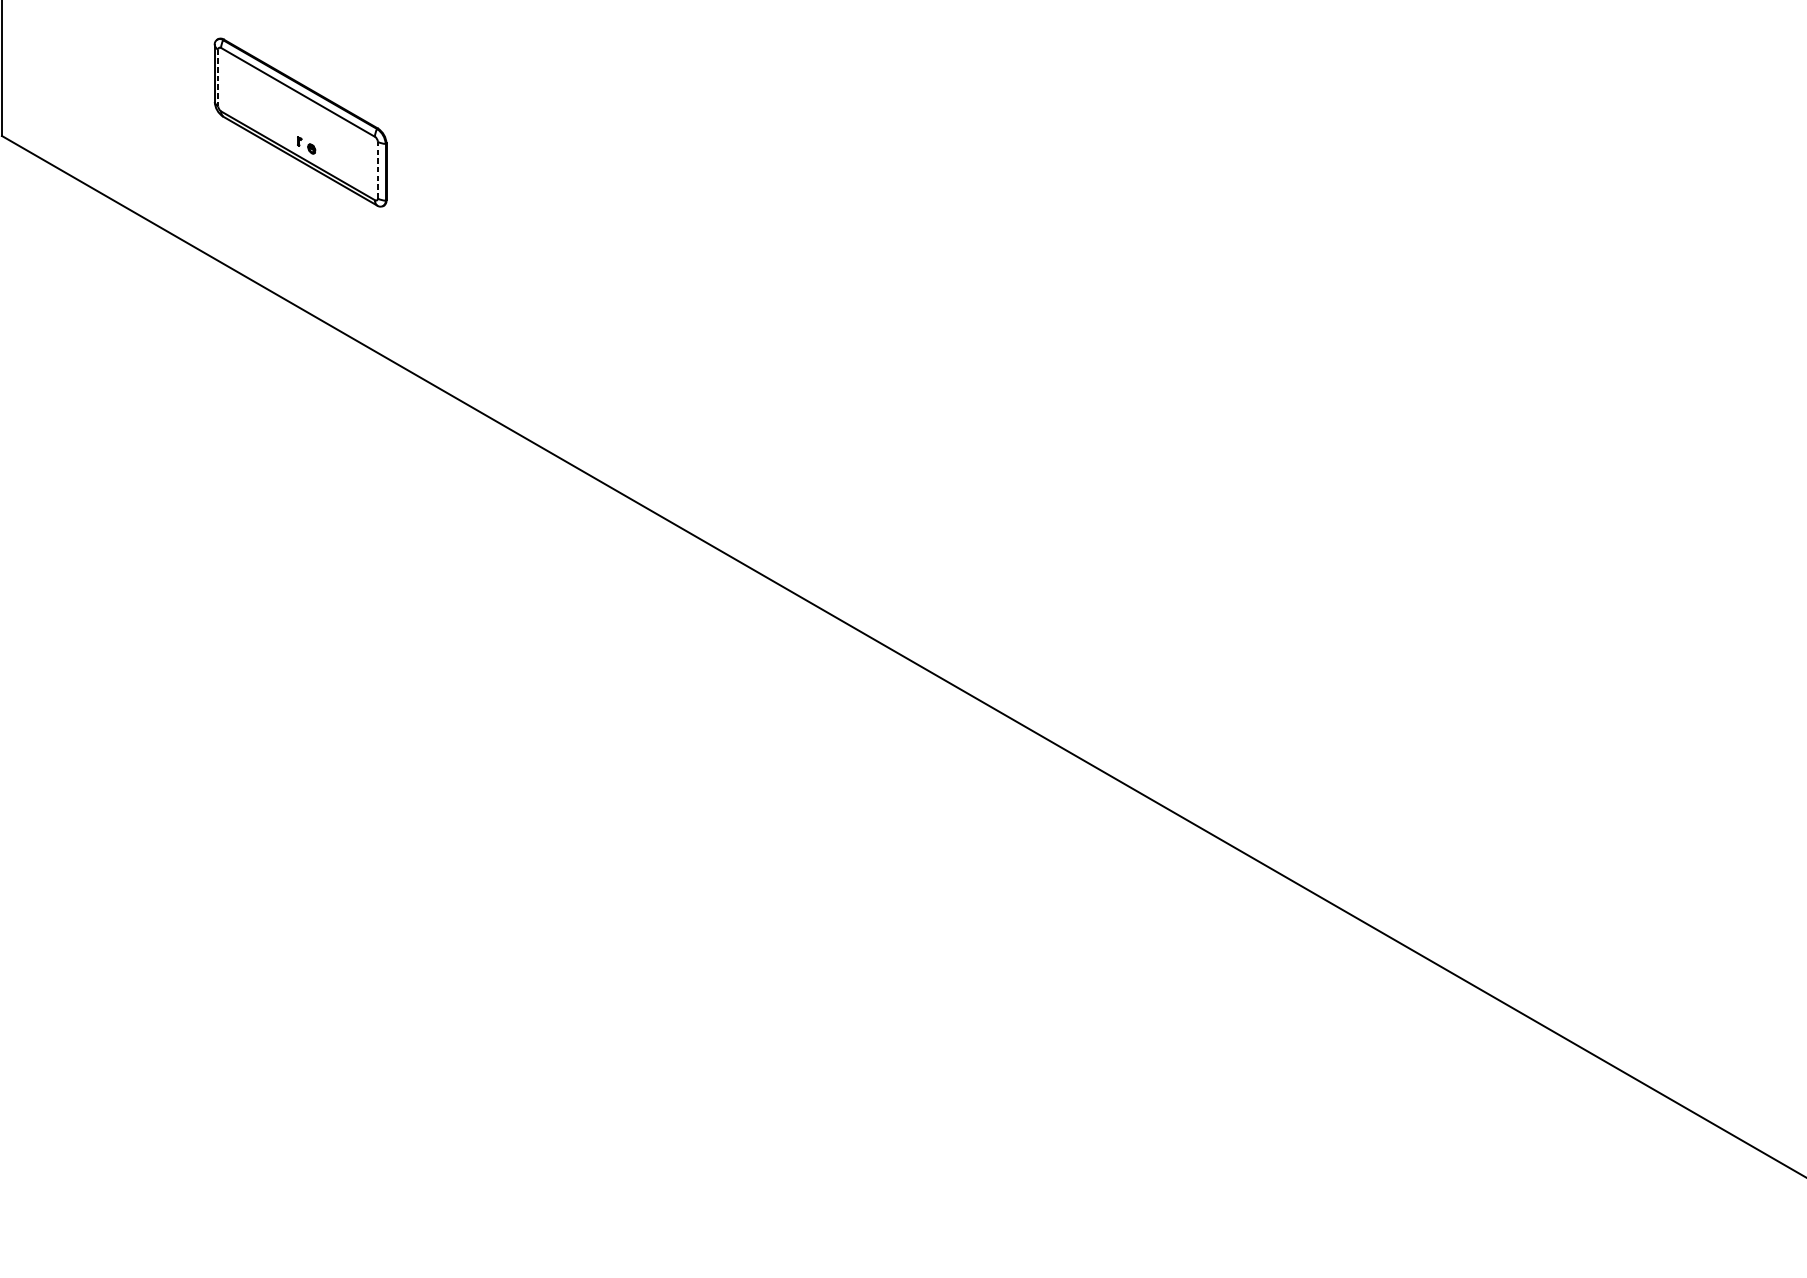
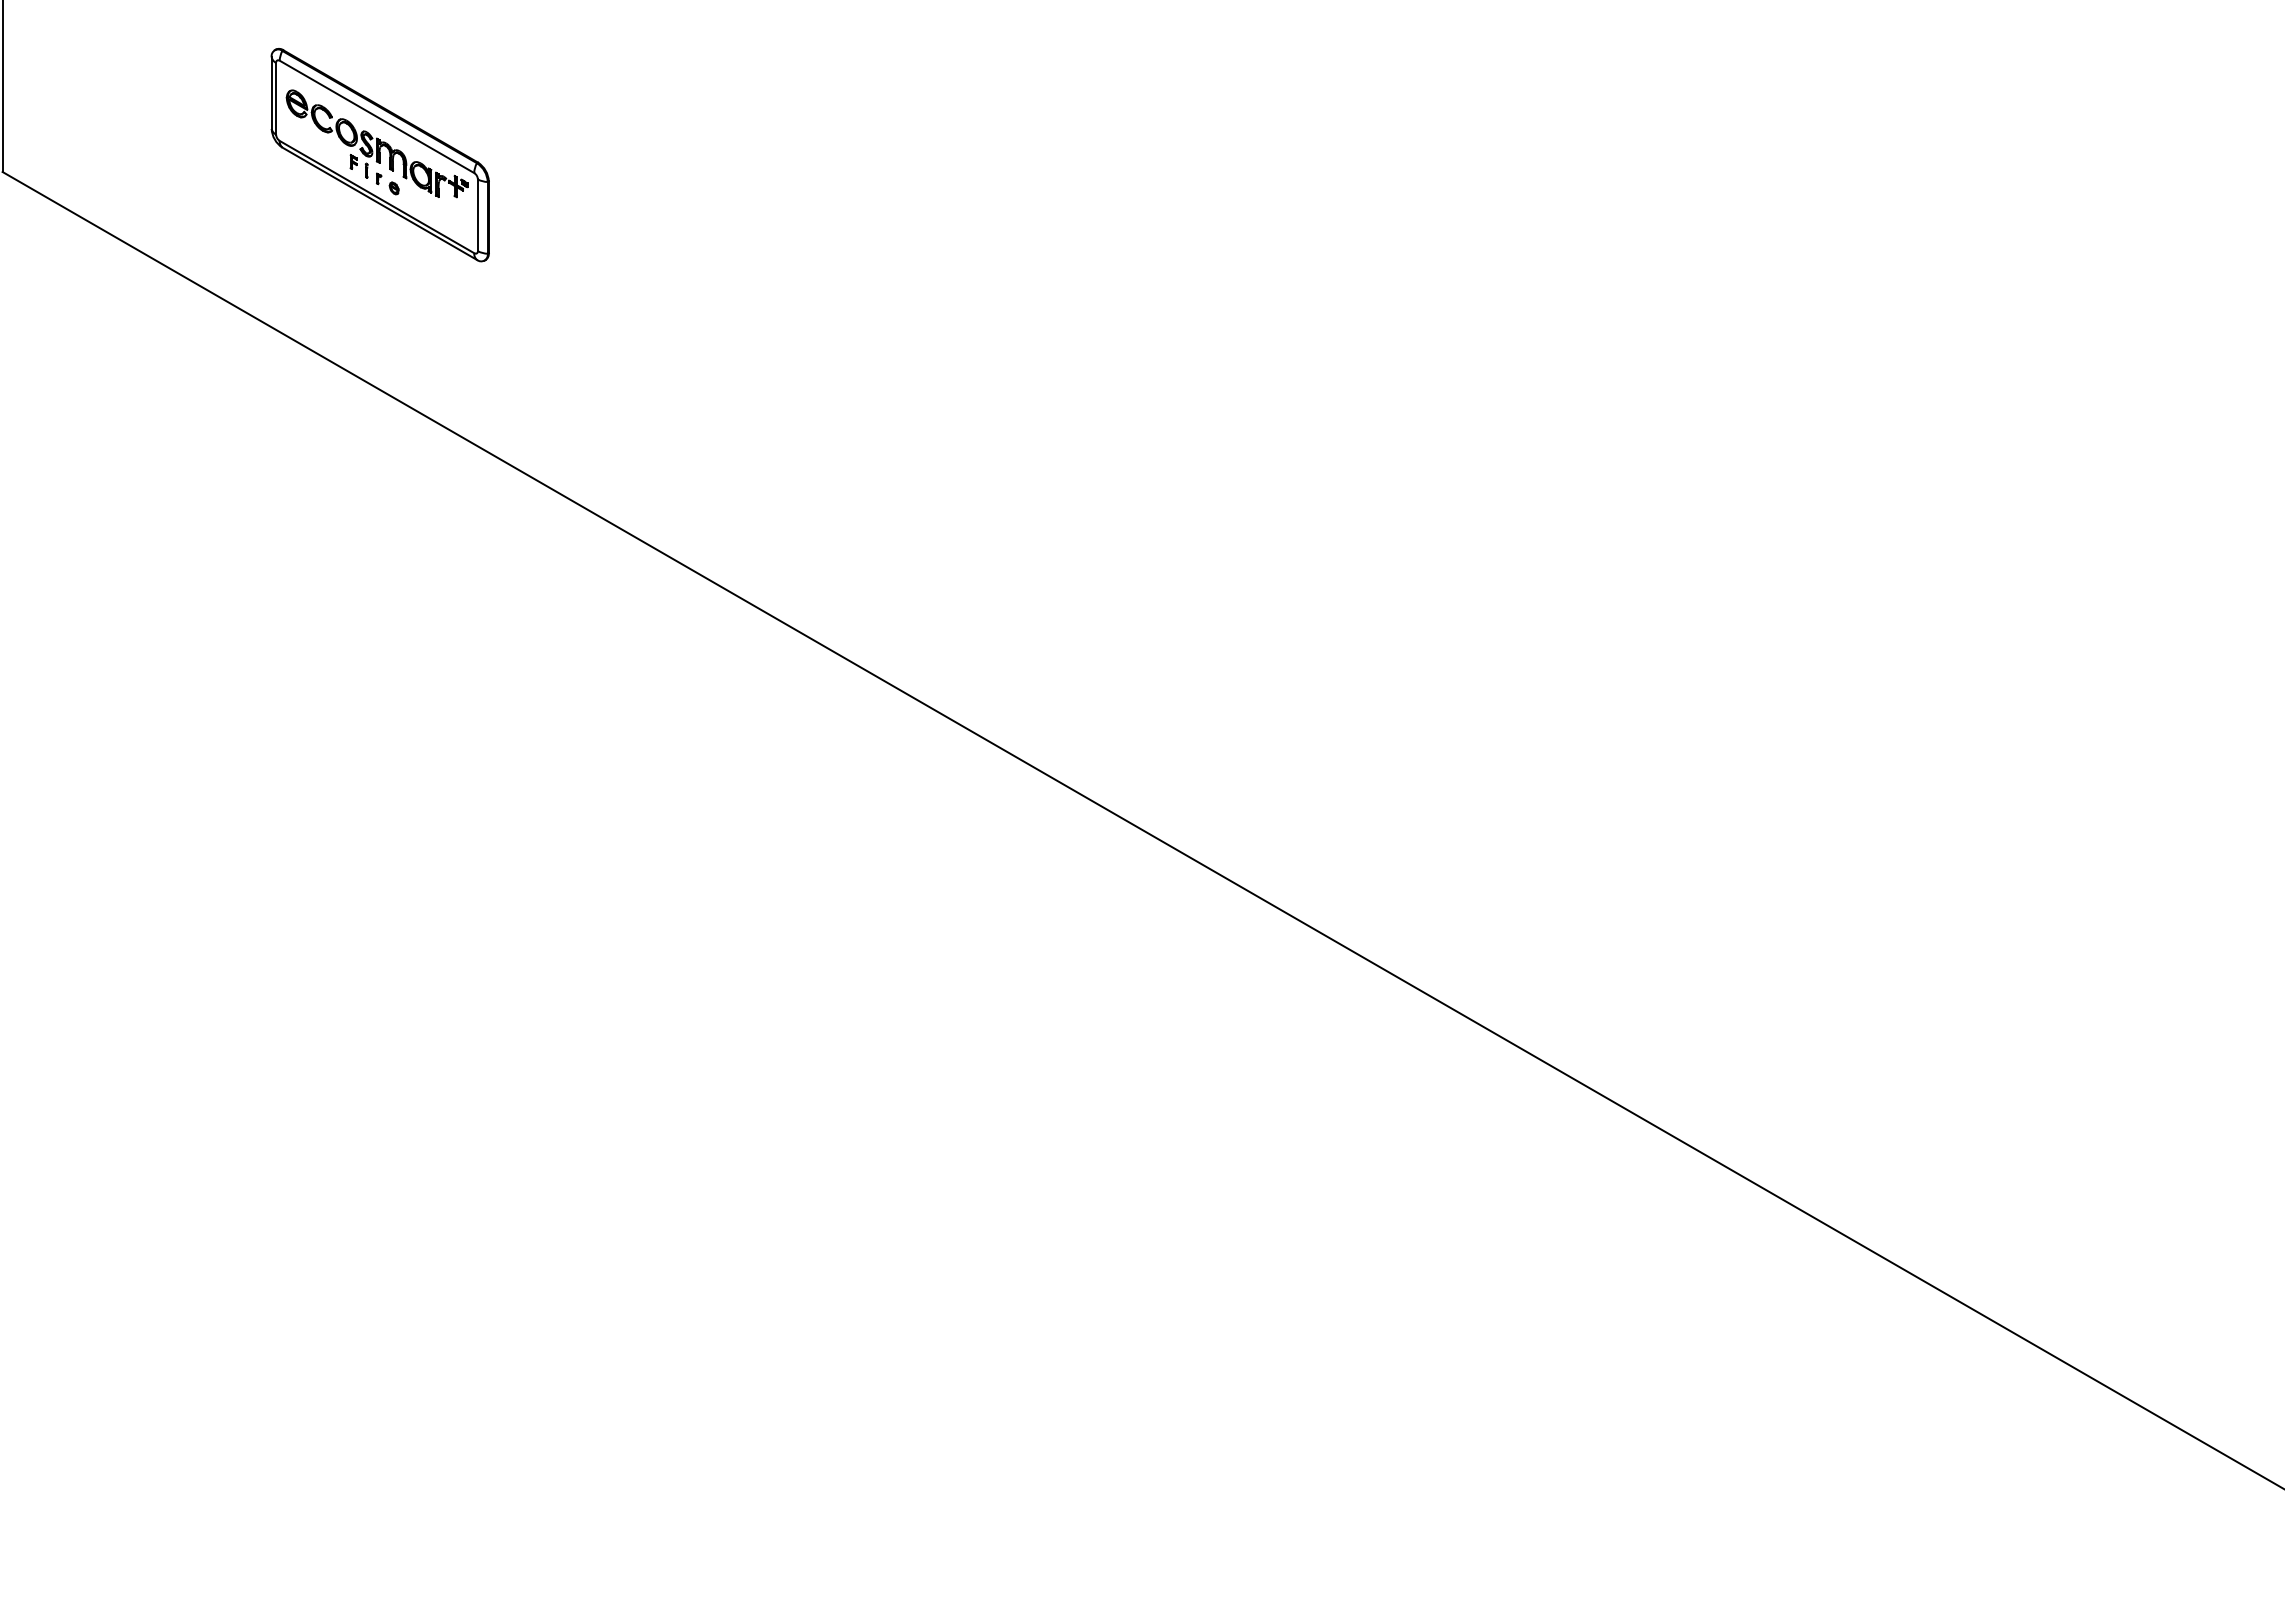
line: (218, 77) -> (276, 98), dashed -> solid
part: (297, 113) -> (376, 143), added
line: (377, 170) -> (477, 215), dashed -> solid

